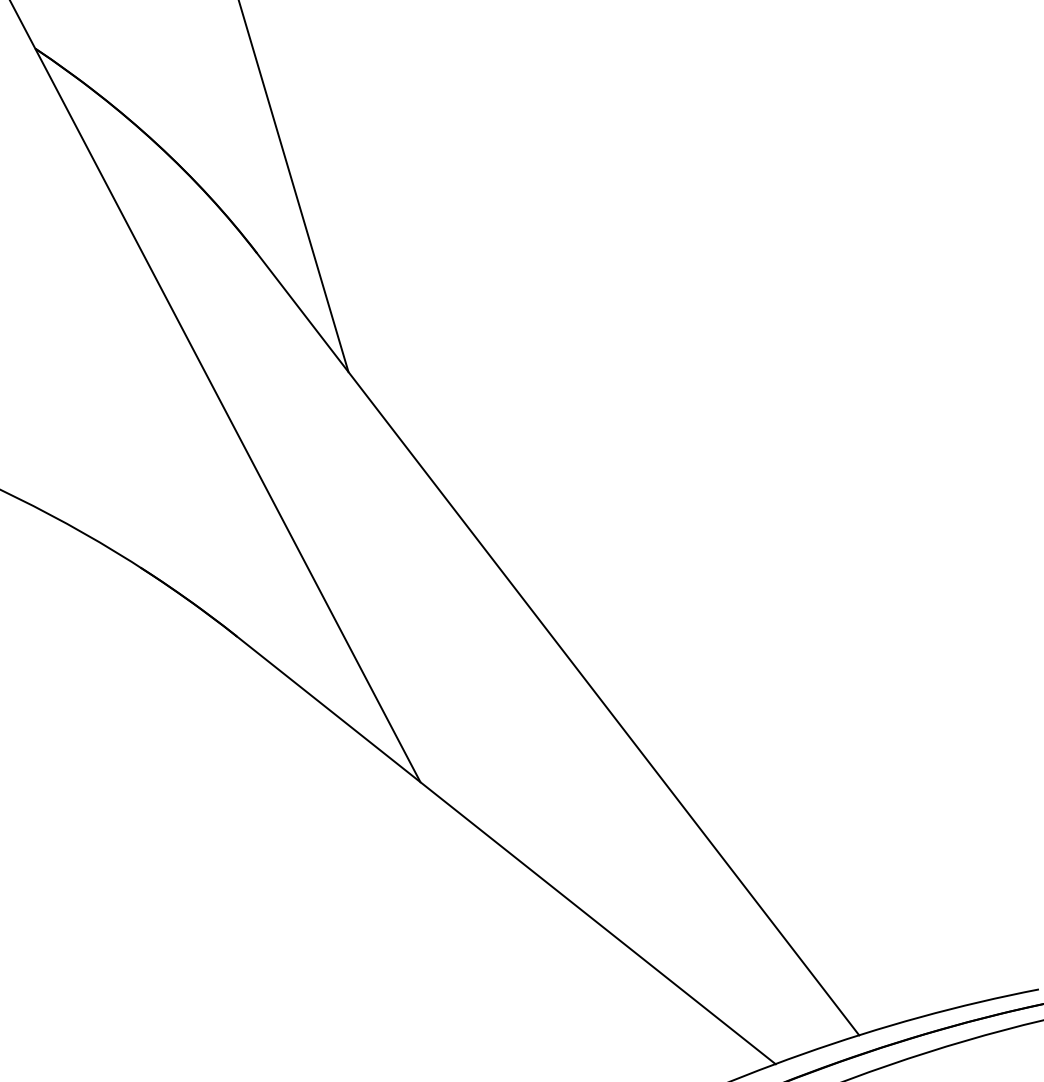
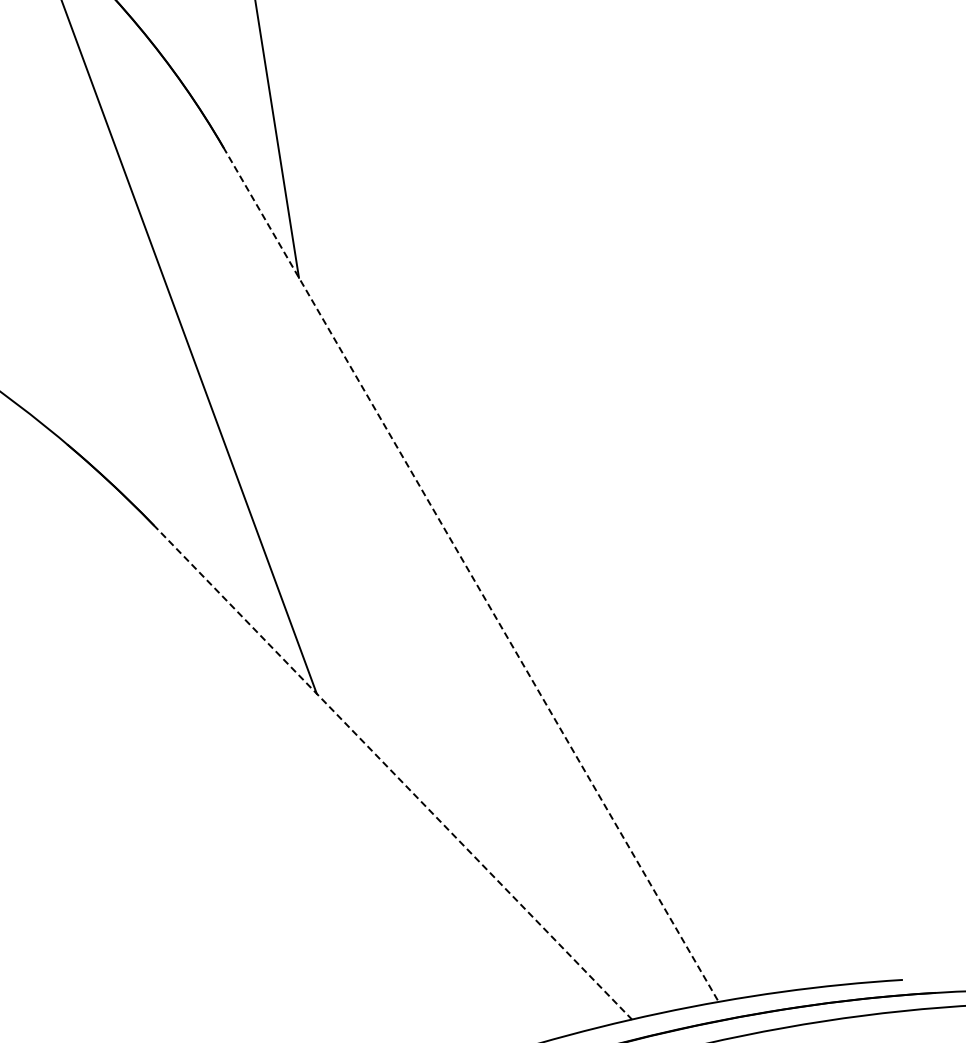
line: (557, 644) -> (470, 575), solid -> dashed
line: (506, 850) -> (393, 772), solid -> dashed

